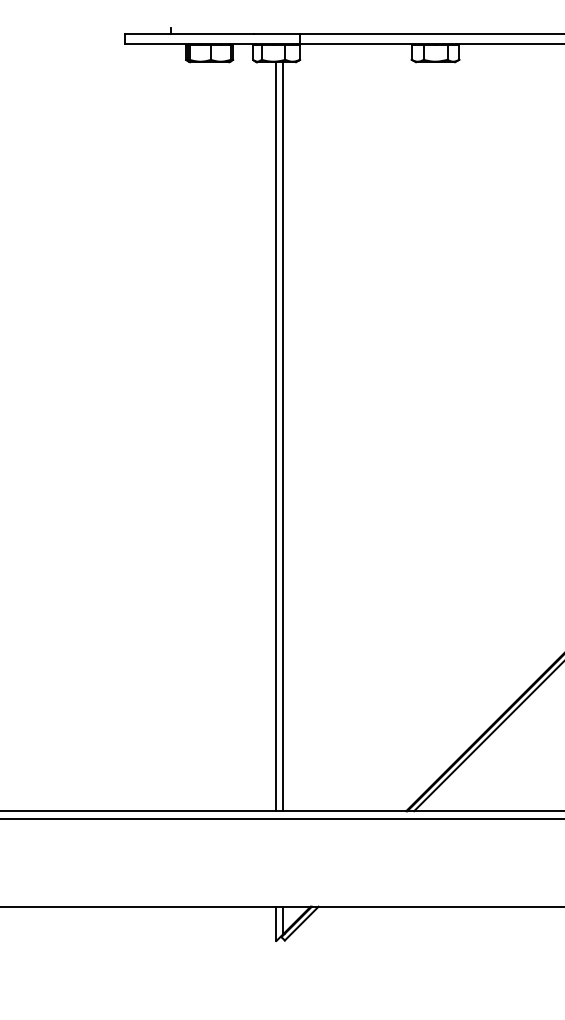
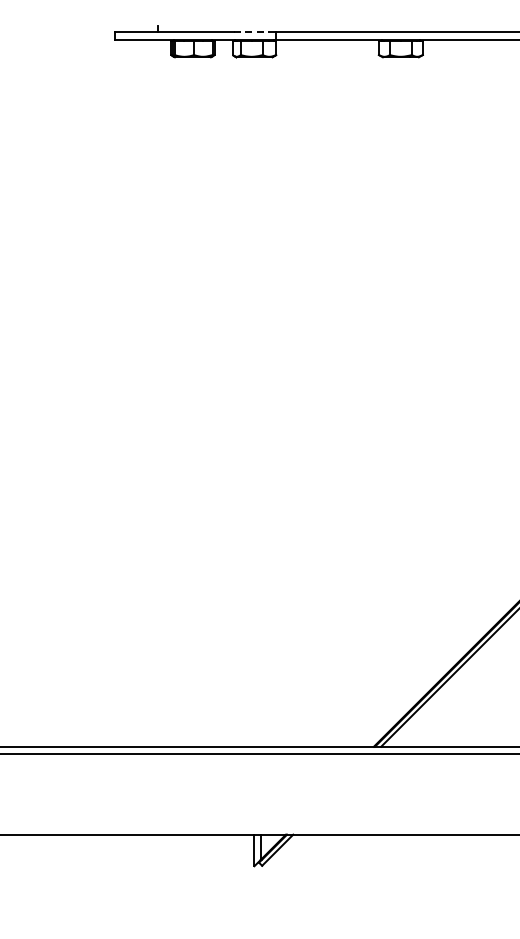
line: (277, 34) -> (255, 31), solid -> dashed
line: (276, 436) -> (254, 401), removed
line: (283, 436) -> (260, 401), removed

